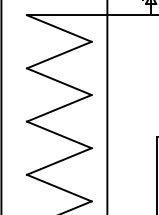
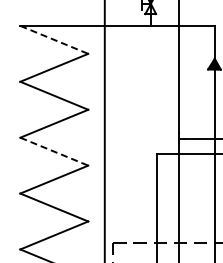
line: (59, 28) -> (54, 39), solid -> dashed
line: (59, 134) -> (54, 151), solid -> dashed

